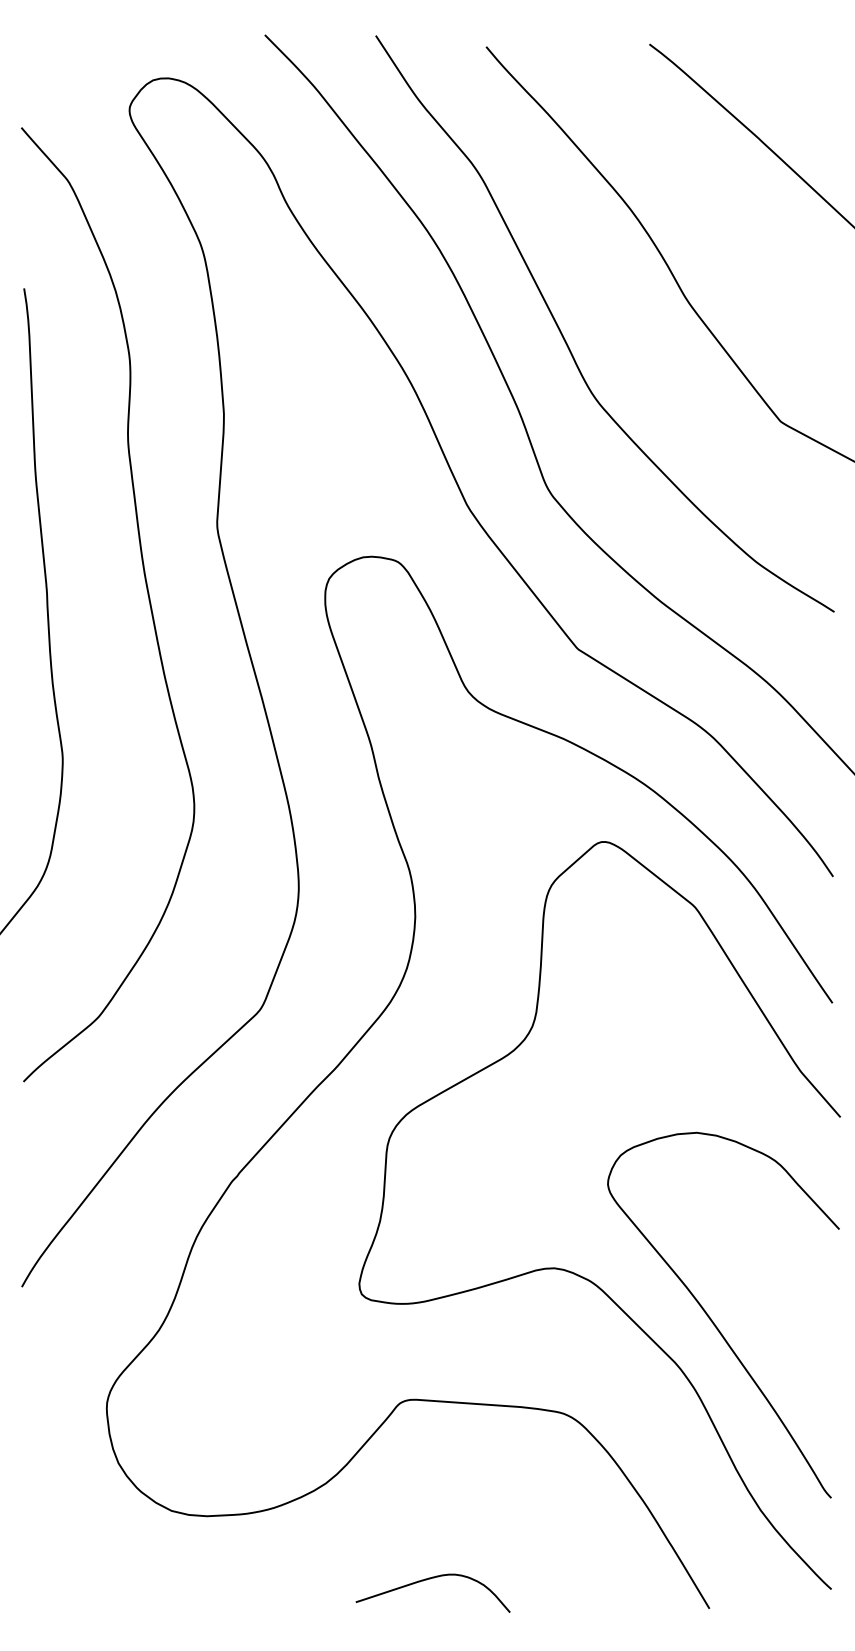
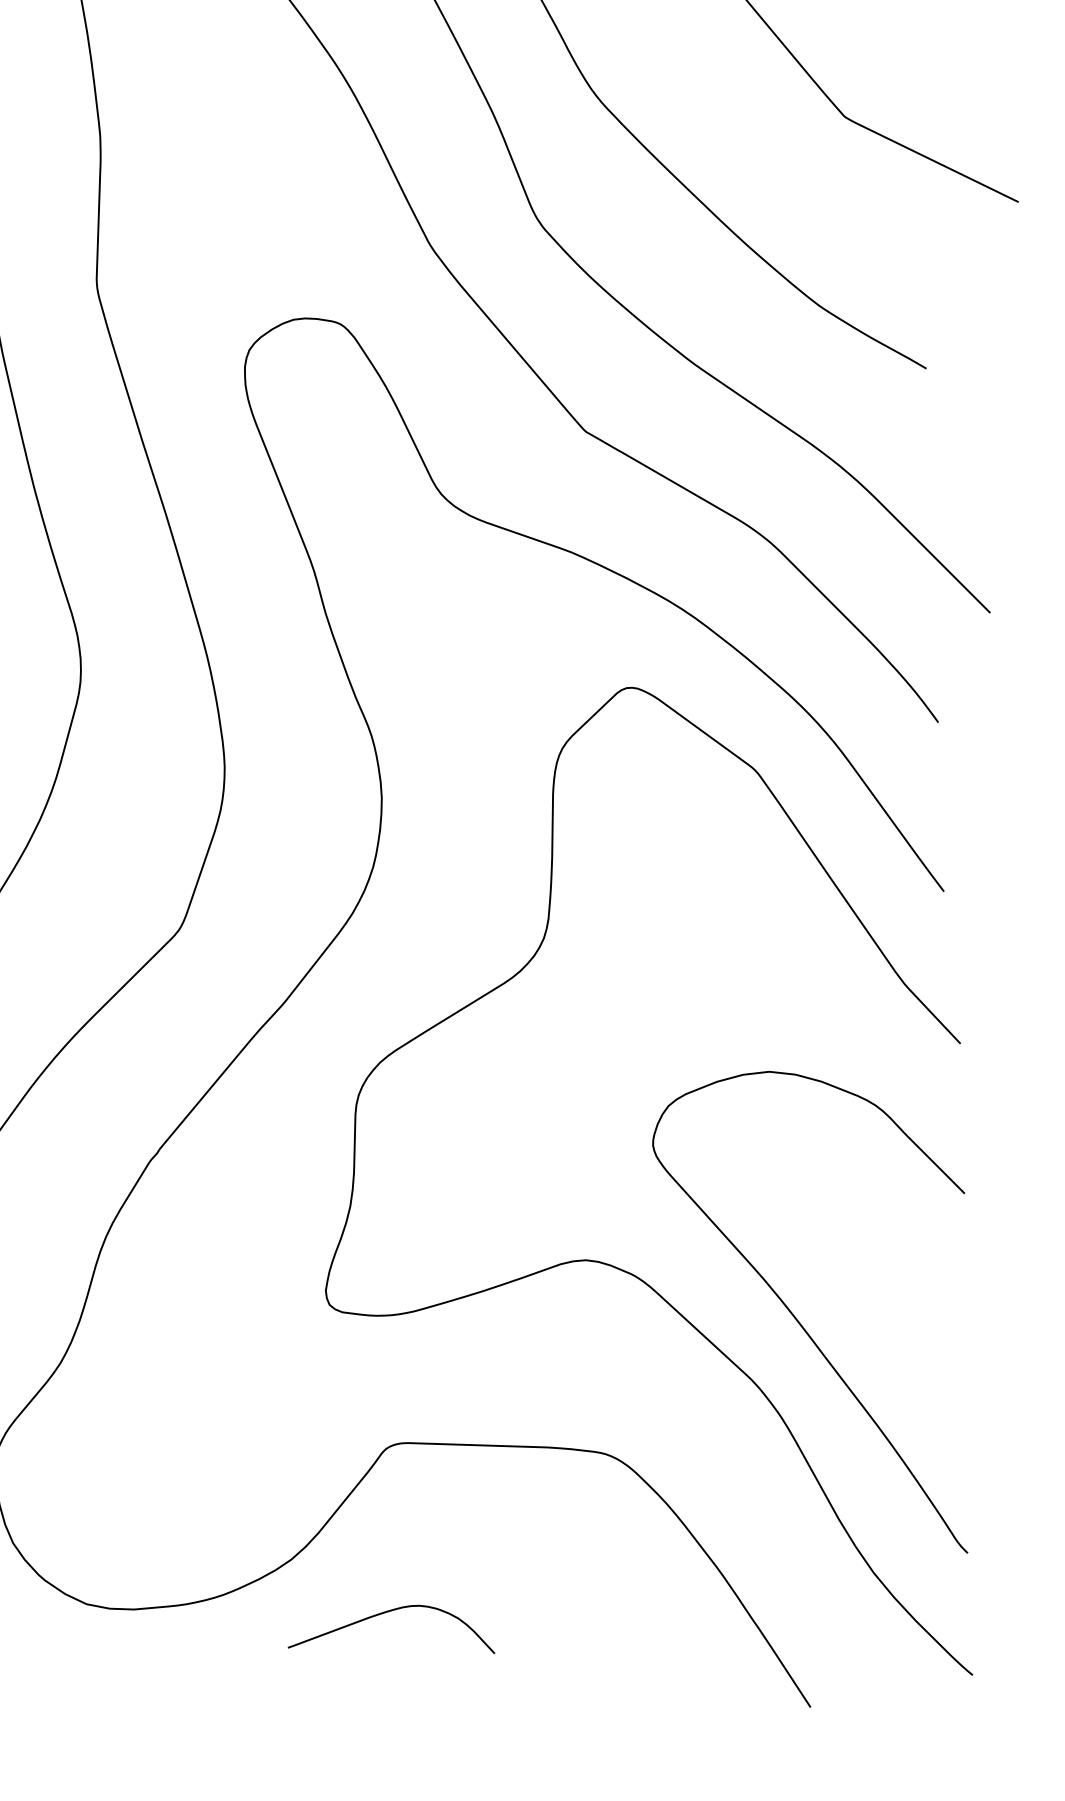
curve: (430, 1579) -> (386, 1613), moved

